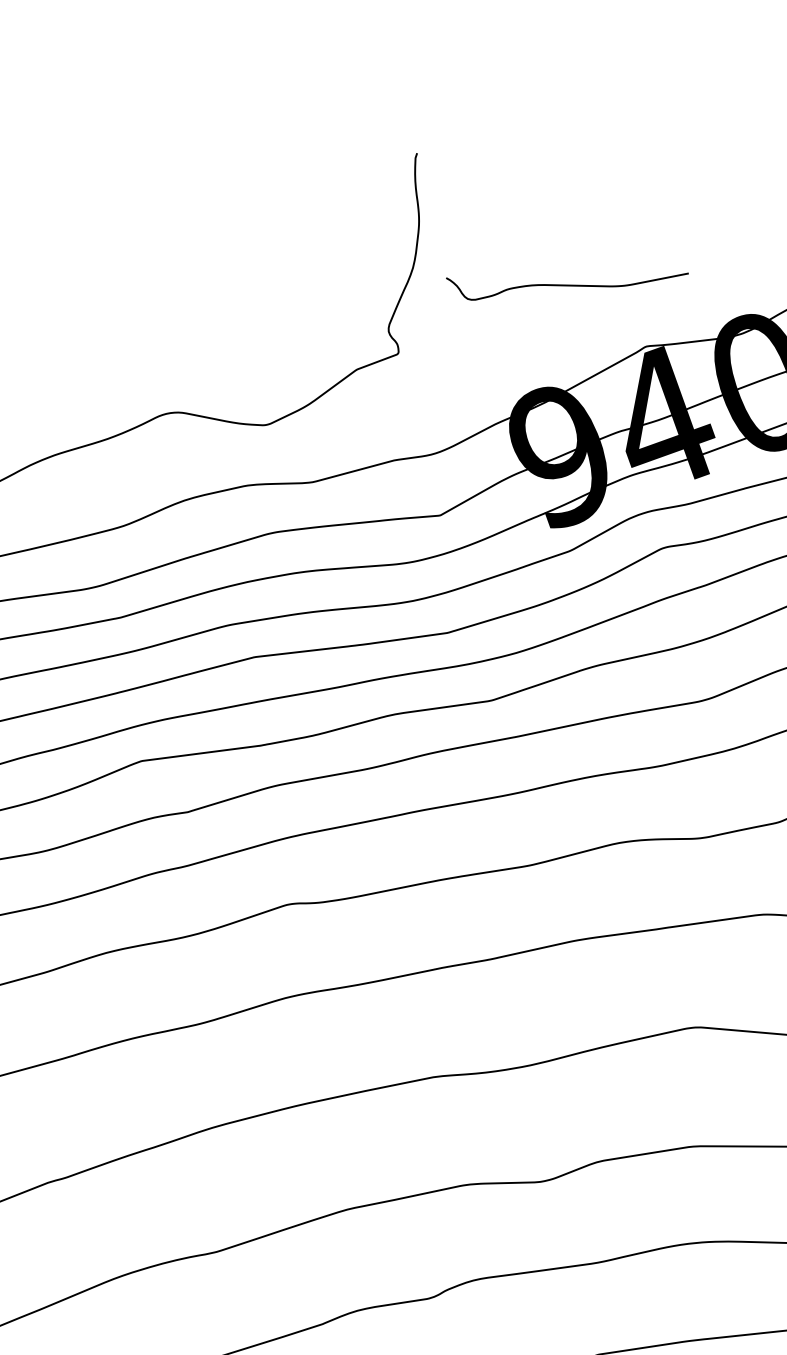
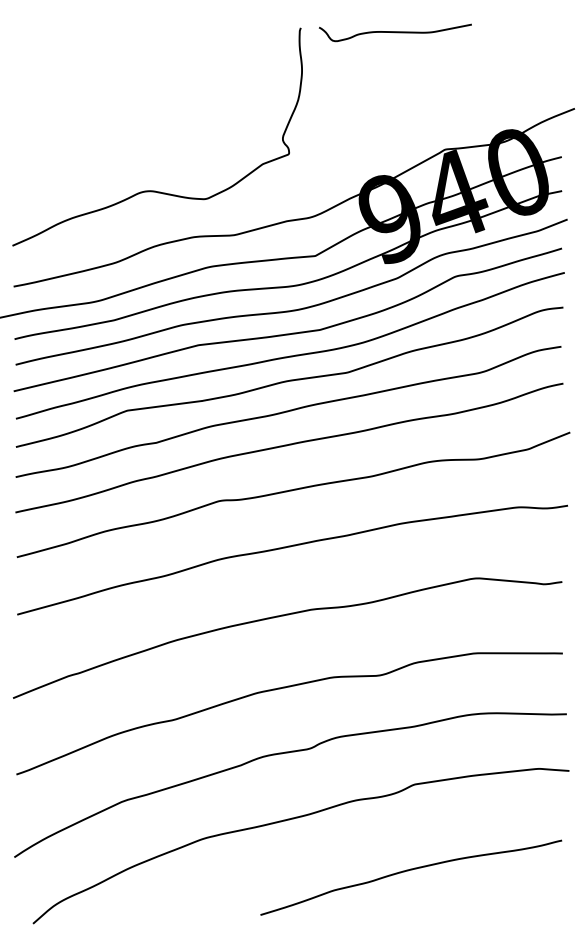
curve: (567, 285) -> (395, 32), moved

